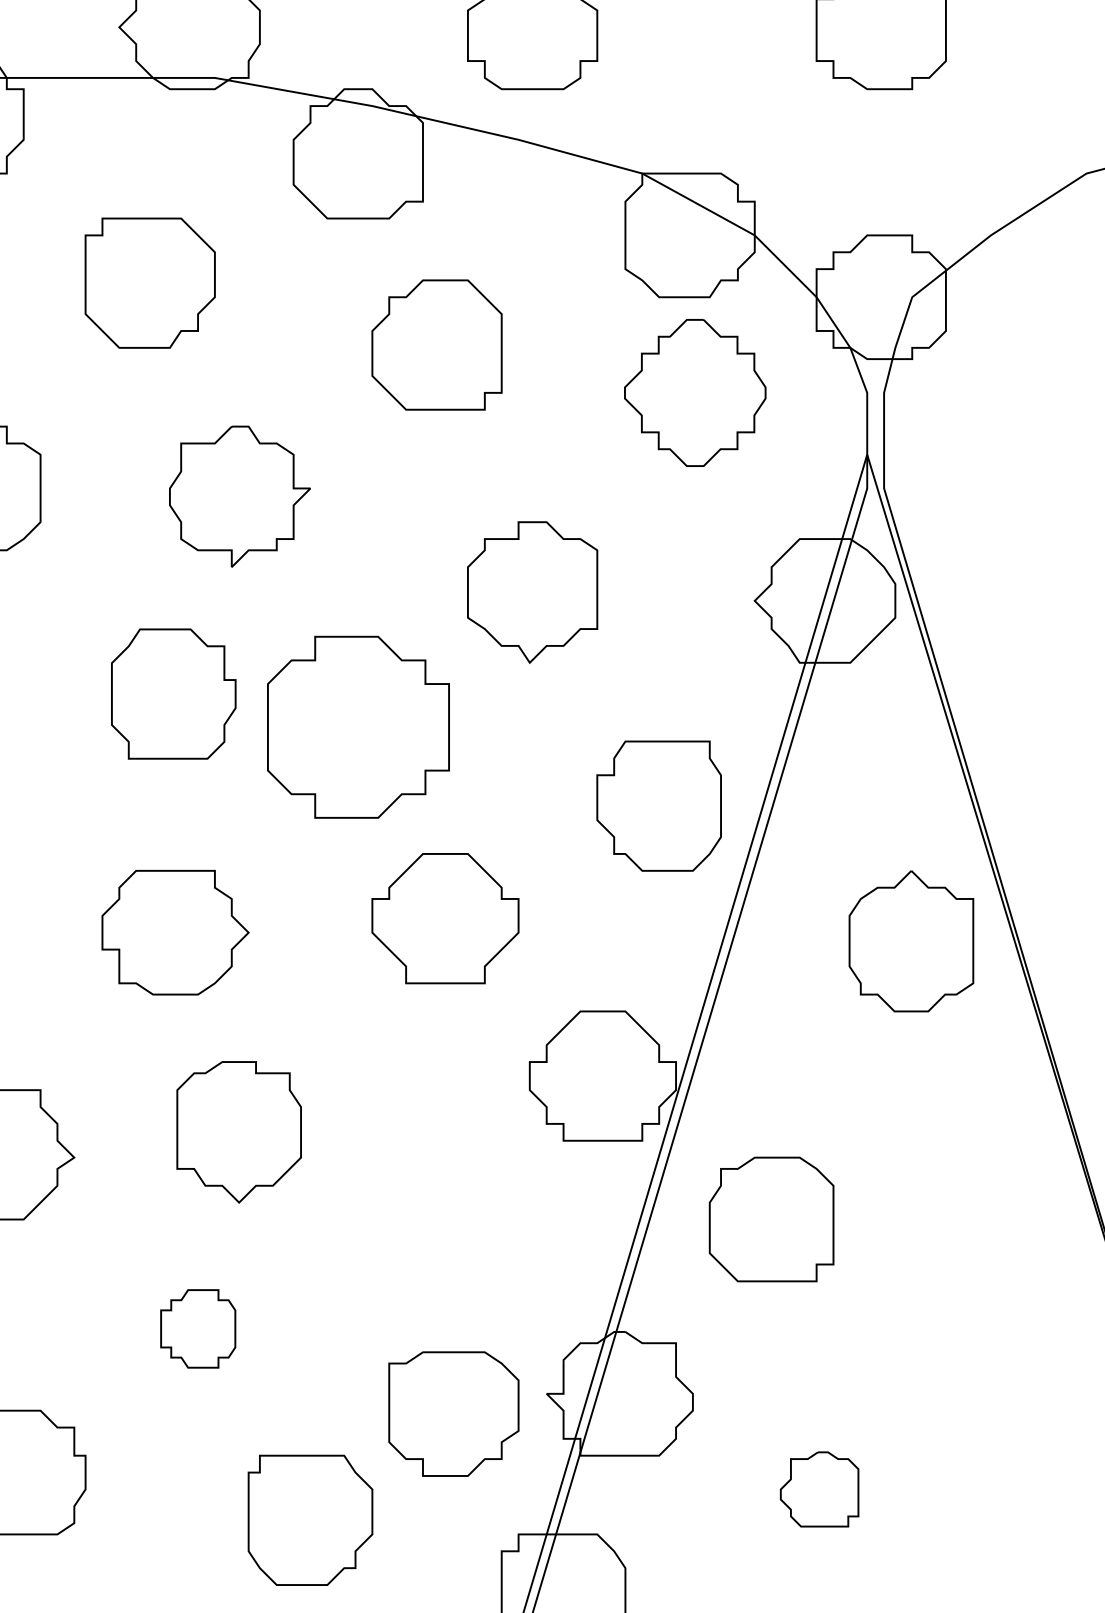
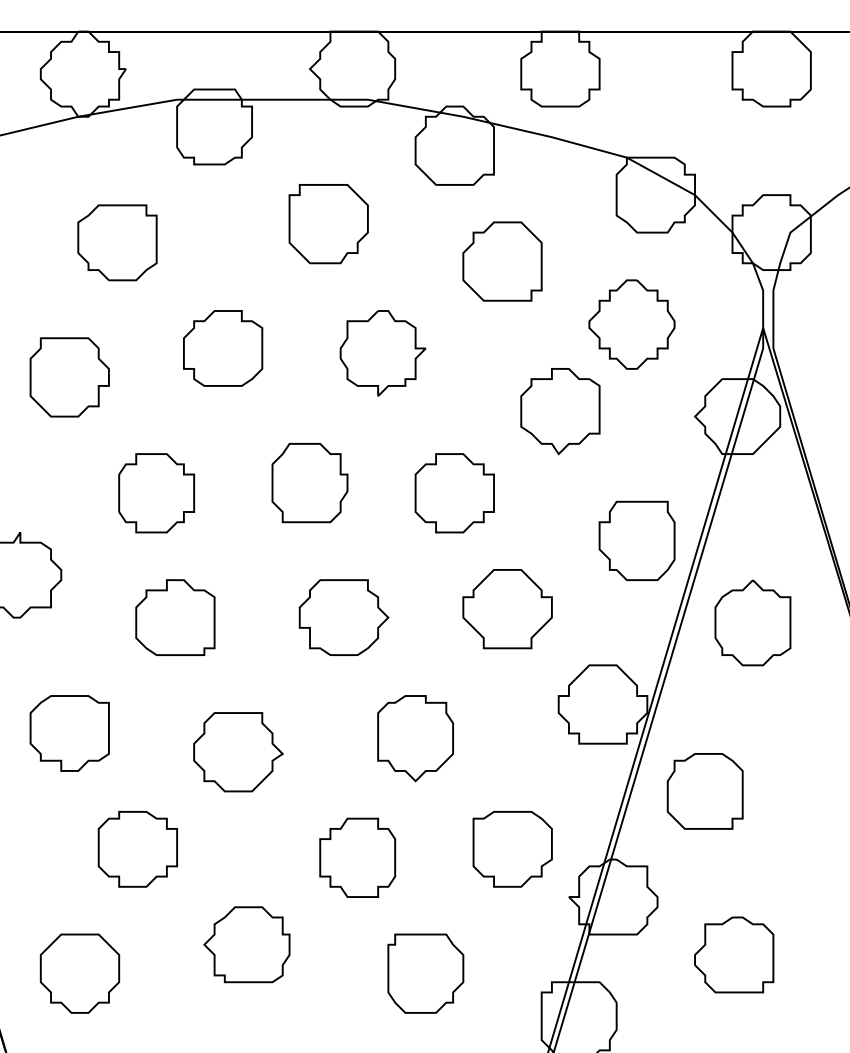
part: (694, 392) -> (631, 324), moved
part: (172, 694) -> (309, 483), moved
part: (357, 727) -> (454, 493), size x0.71
part: (910, 940) -> (752, 622), moved
part: (238, 1132) -> (415, 738), moved
part: (197, 1328) -> (357, 857), size x1.67
part: (453, 1414) -> (512, 849), moved
part: (819, 1488) -> (734, 954), size x1.67

